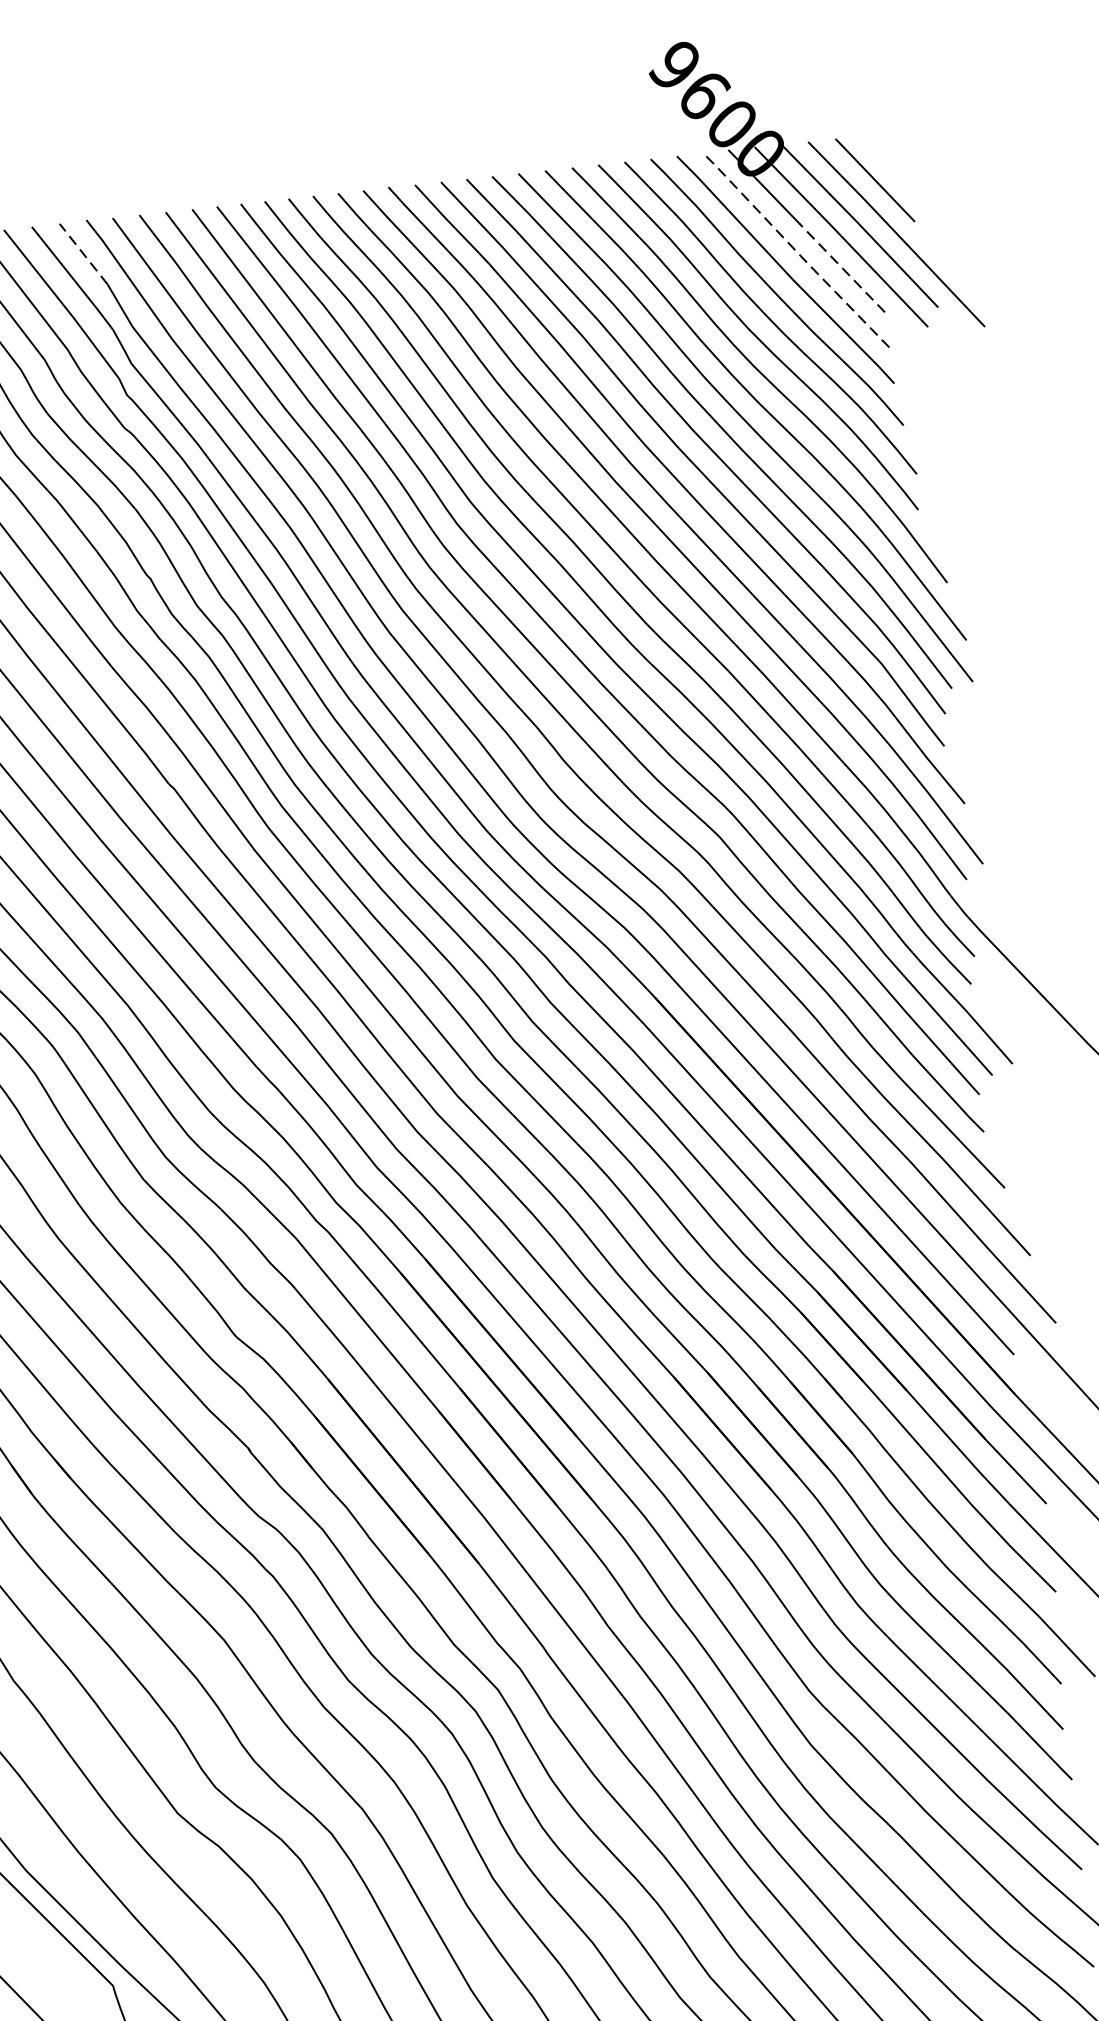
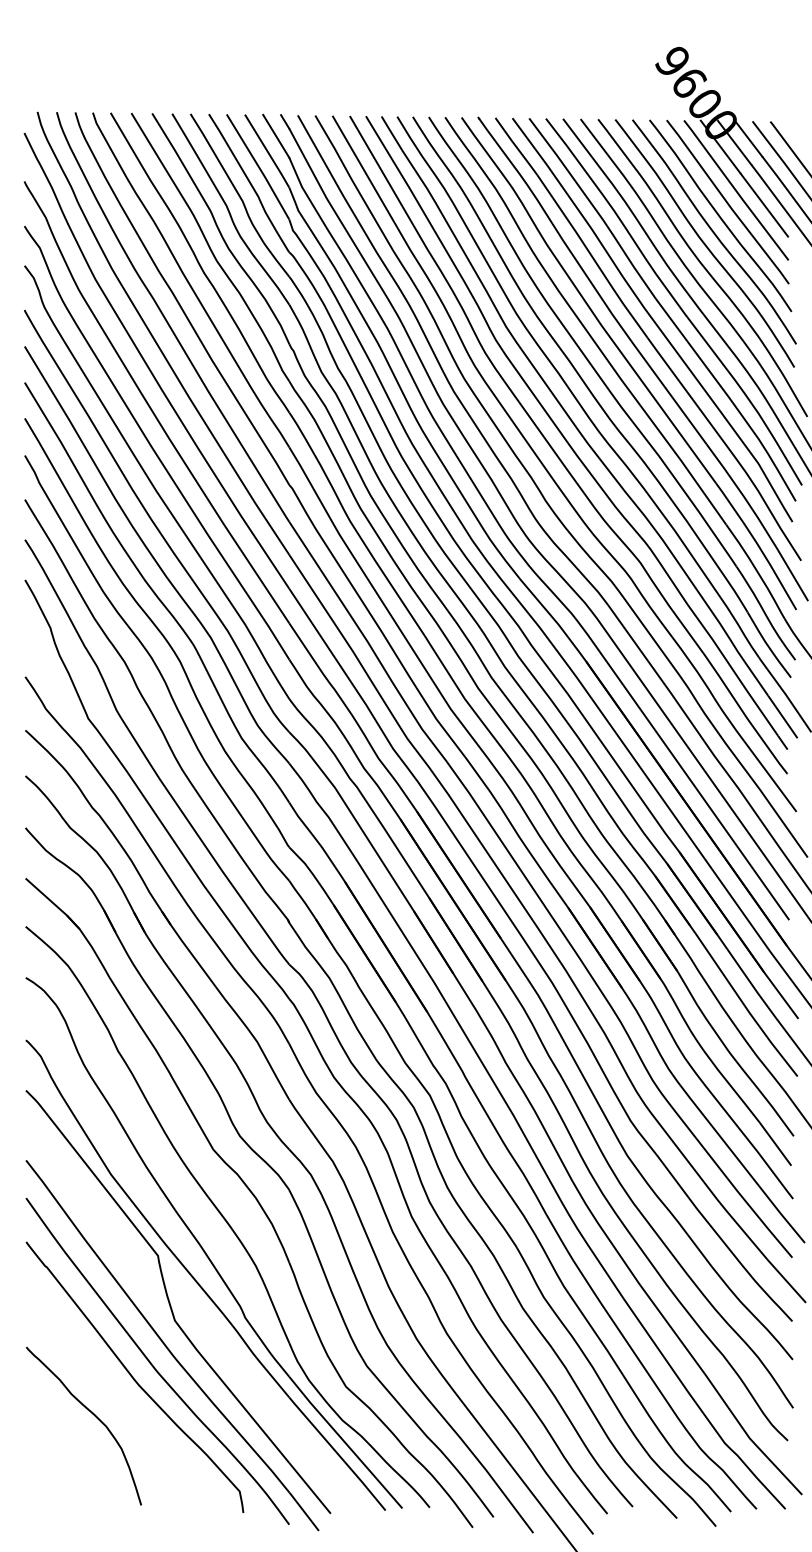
line: (796, 250) -> (736, 190), dashed -> solid
line: (83, 252) -> (276, 135), dashed -> solid
line: (842, 268) -> (764, 205), dashed -> solid

